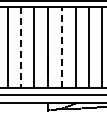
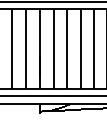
line: (62, 47) -> (54, 49), dashed -> solid
line: (20, 48) -> (12, 50), dashed -> solid

